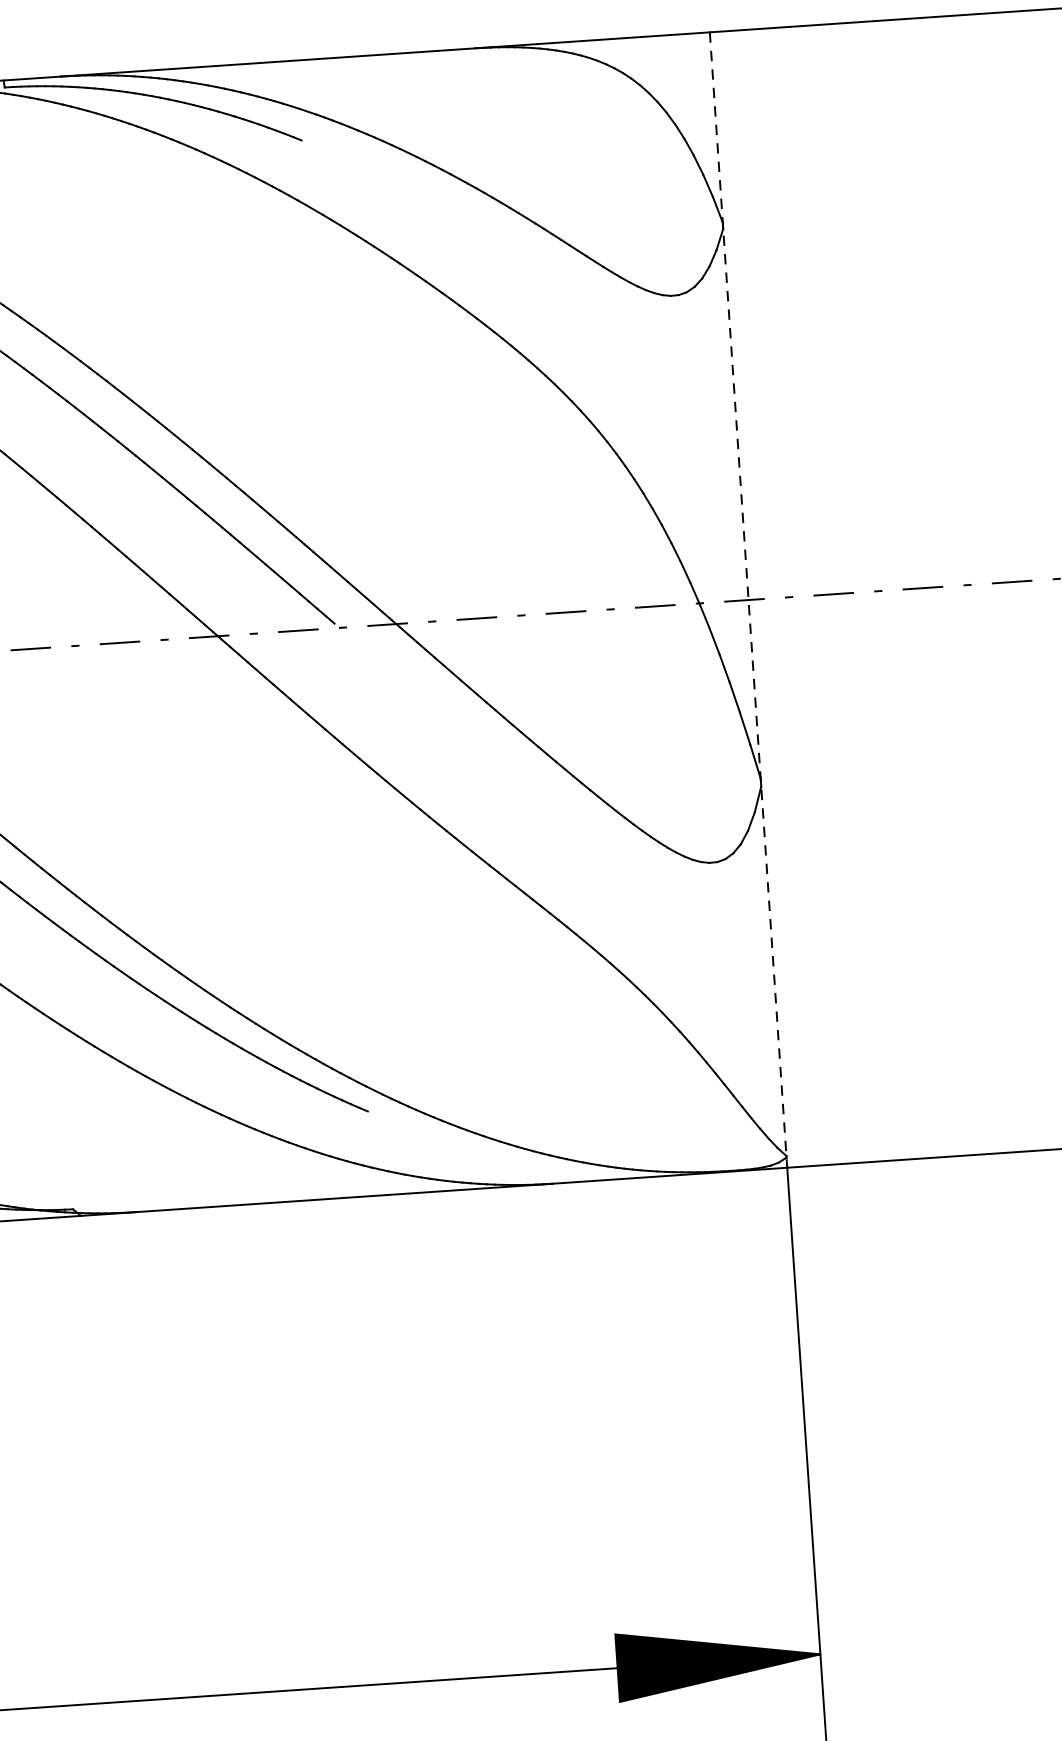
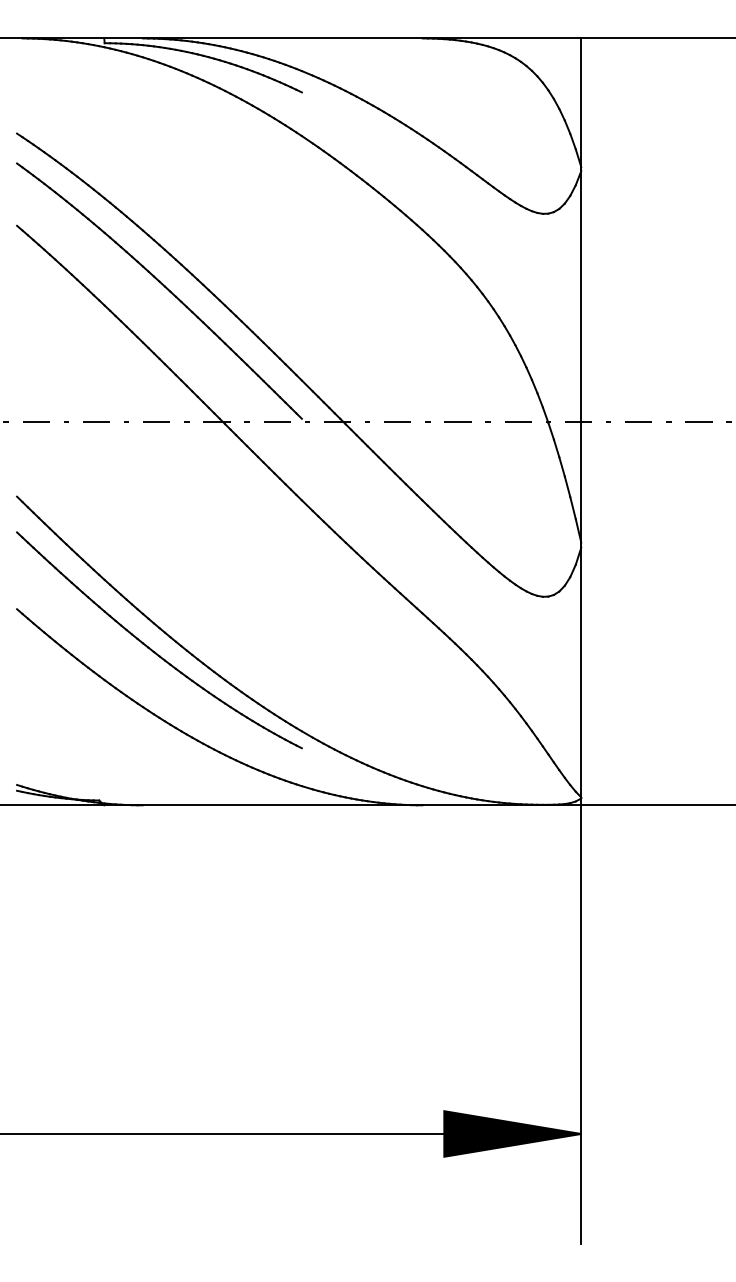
line: (748, 600) -> (581, 422), dashed -> solid

